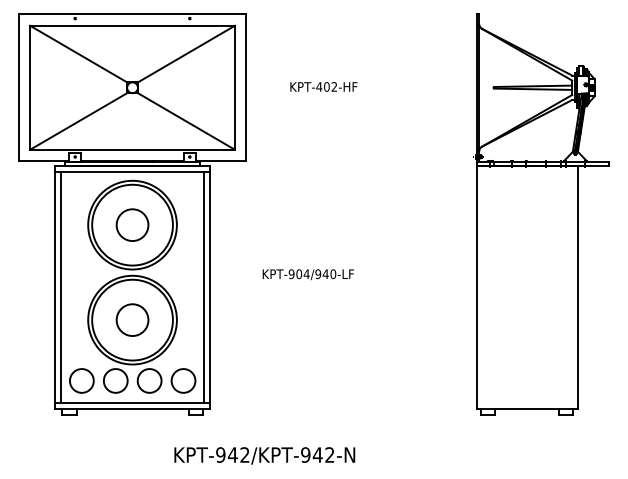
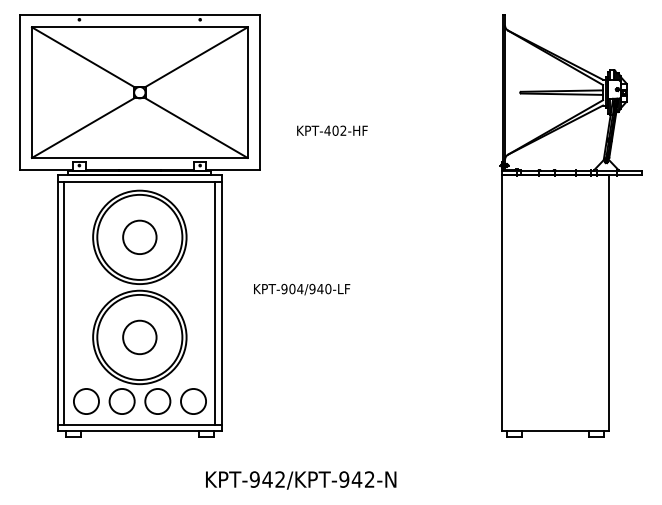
text: (323, 86) -> (332, 130), moved
text: (308, 274) -> (302, 289), moved
text: (265, 455) -> (301, 480), moved

